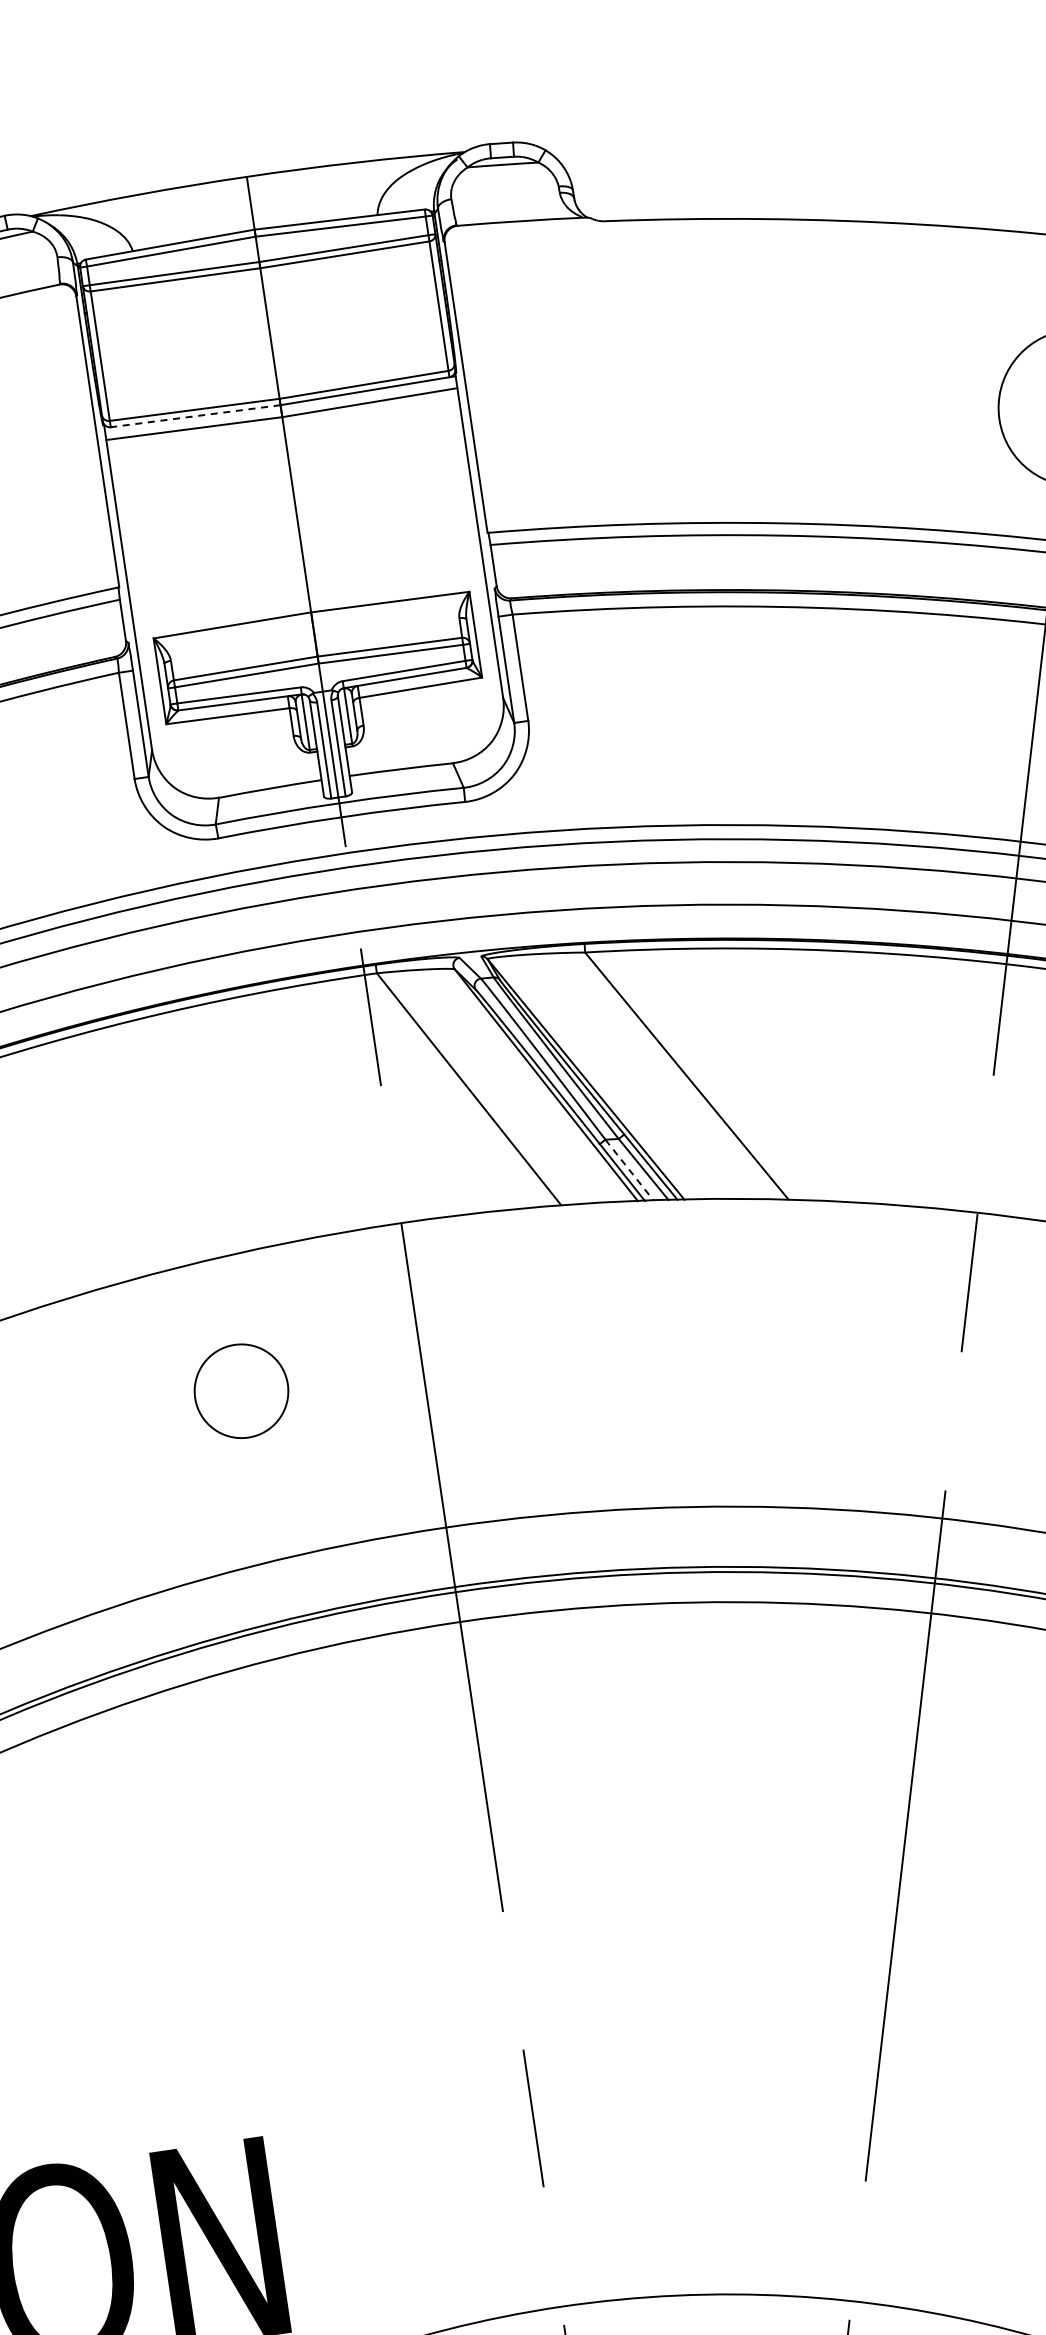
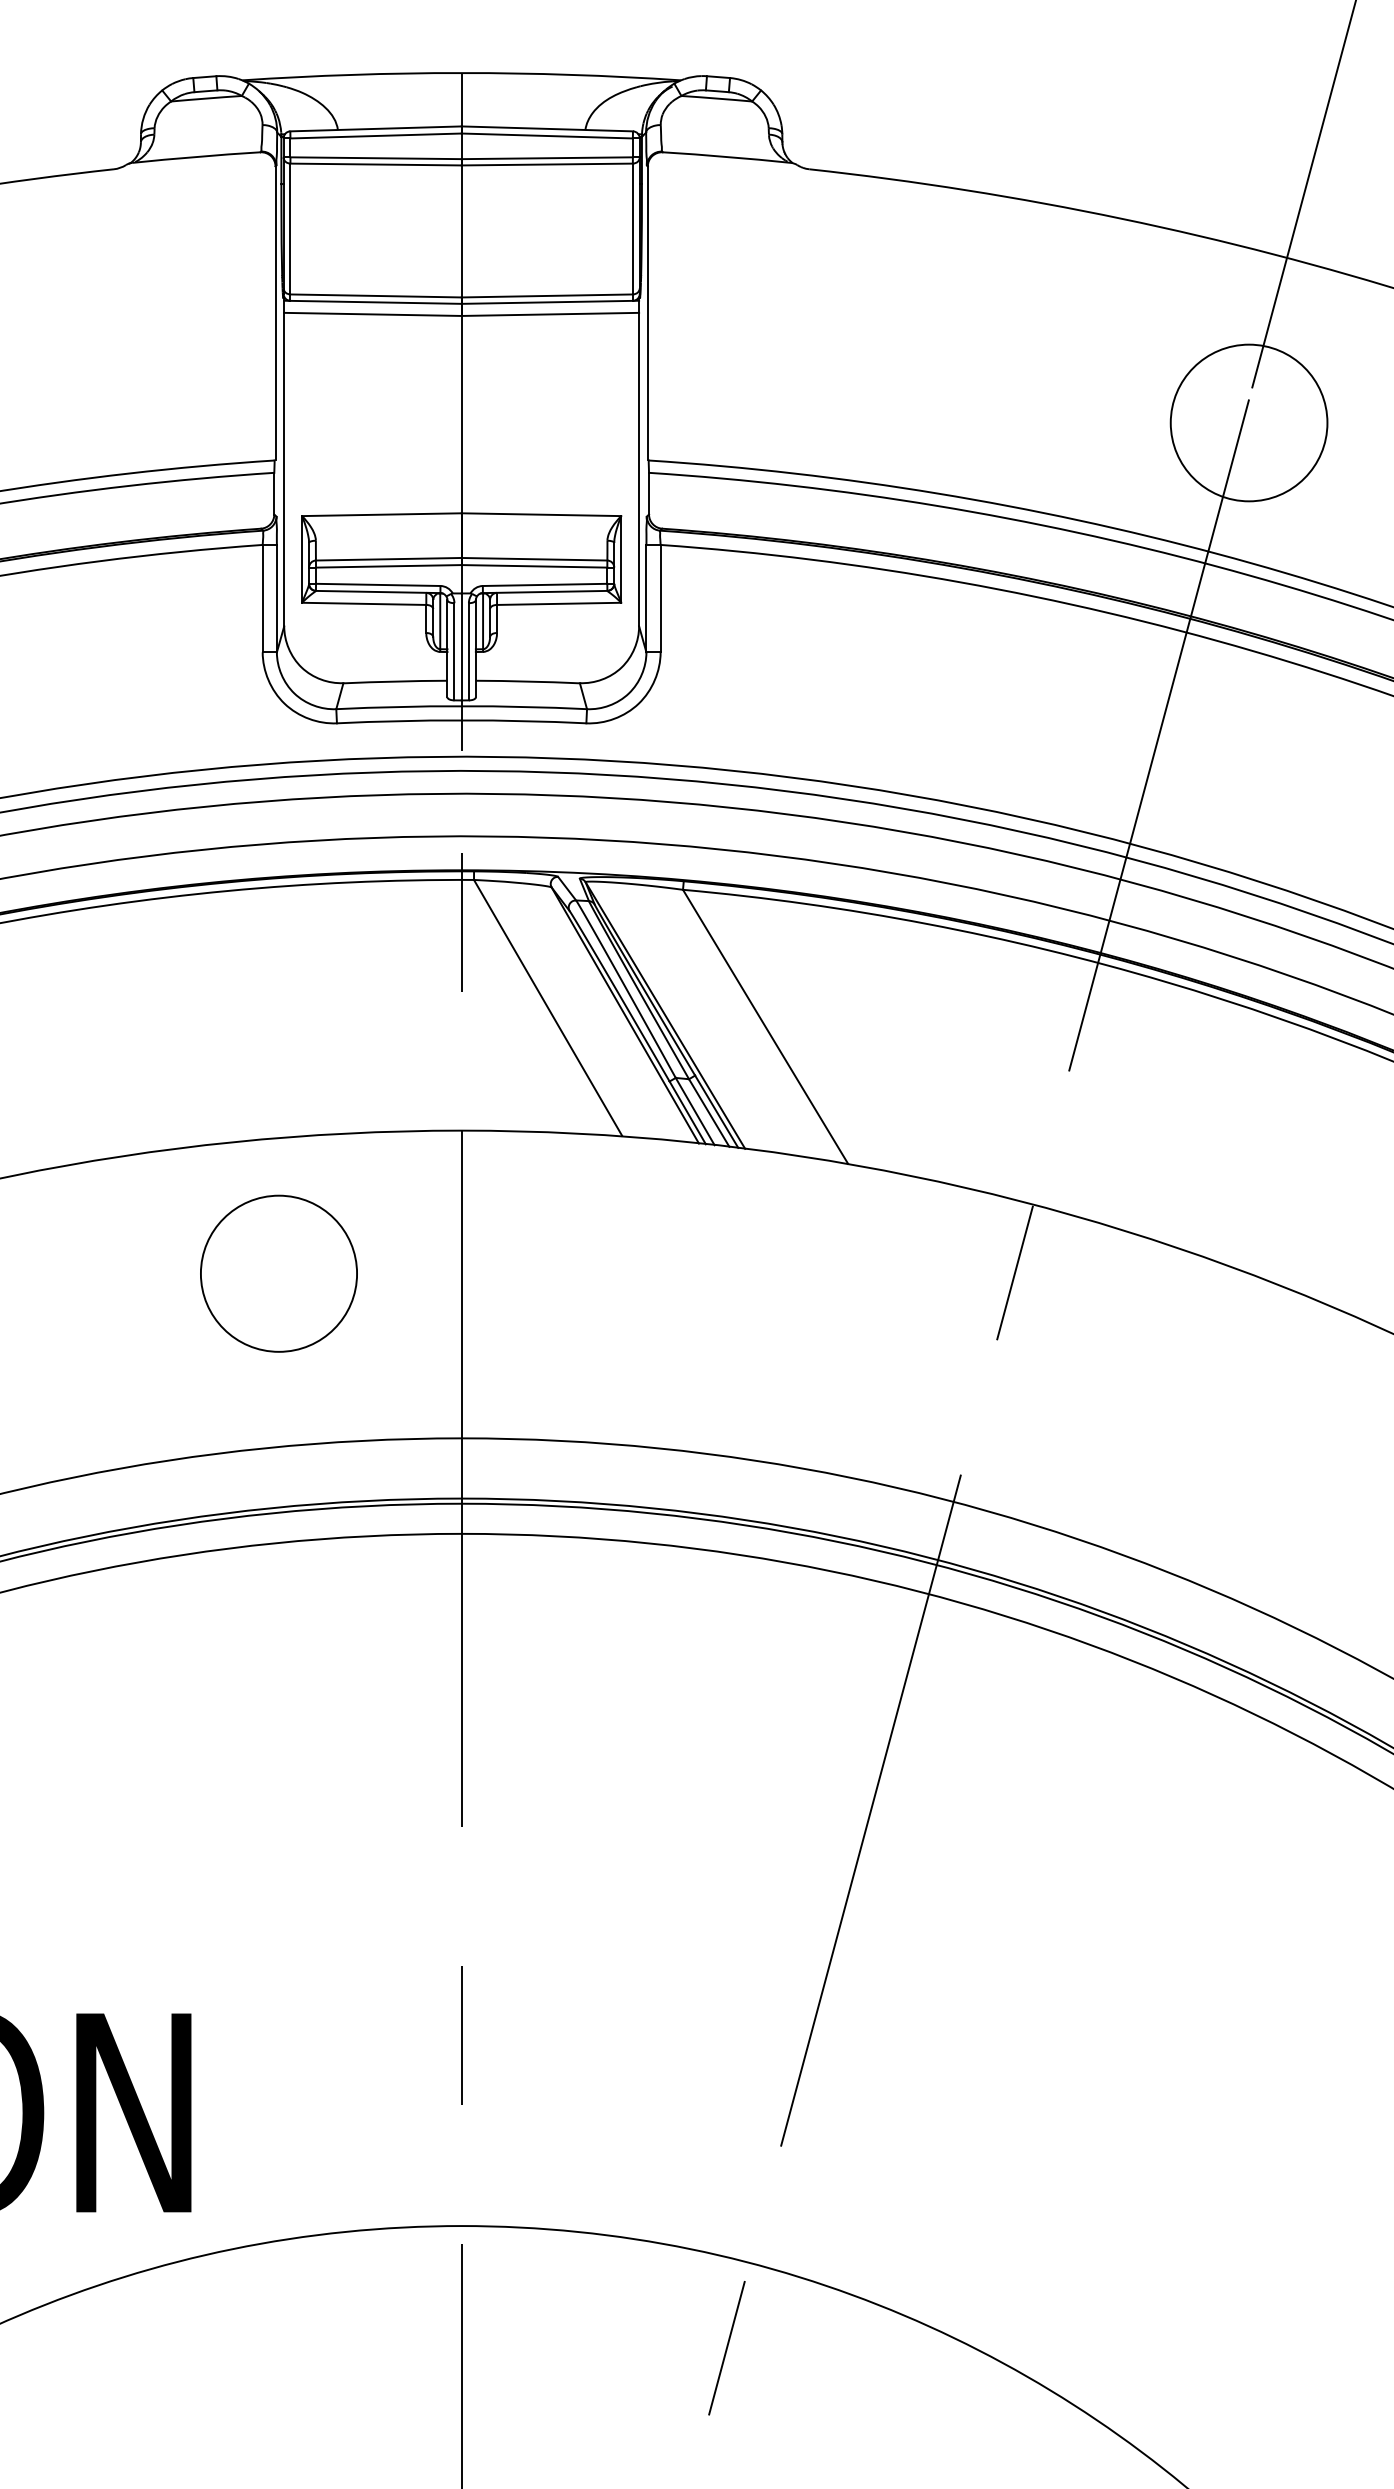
line: (192, 416) -> (372, 302), dashed -> solid
line: (629, 1170) -> (695, 1111), dashed -> solid
circle: (241, 1391) -> (278, 1273), size x1.67

